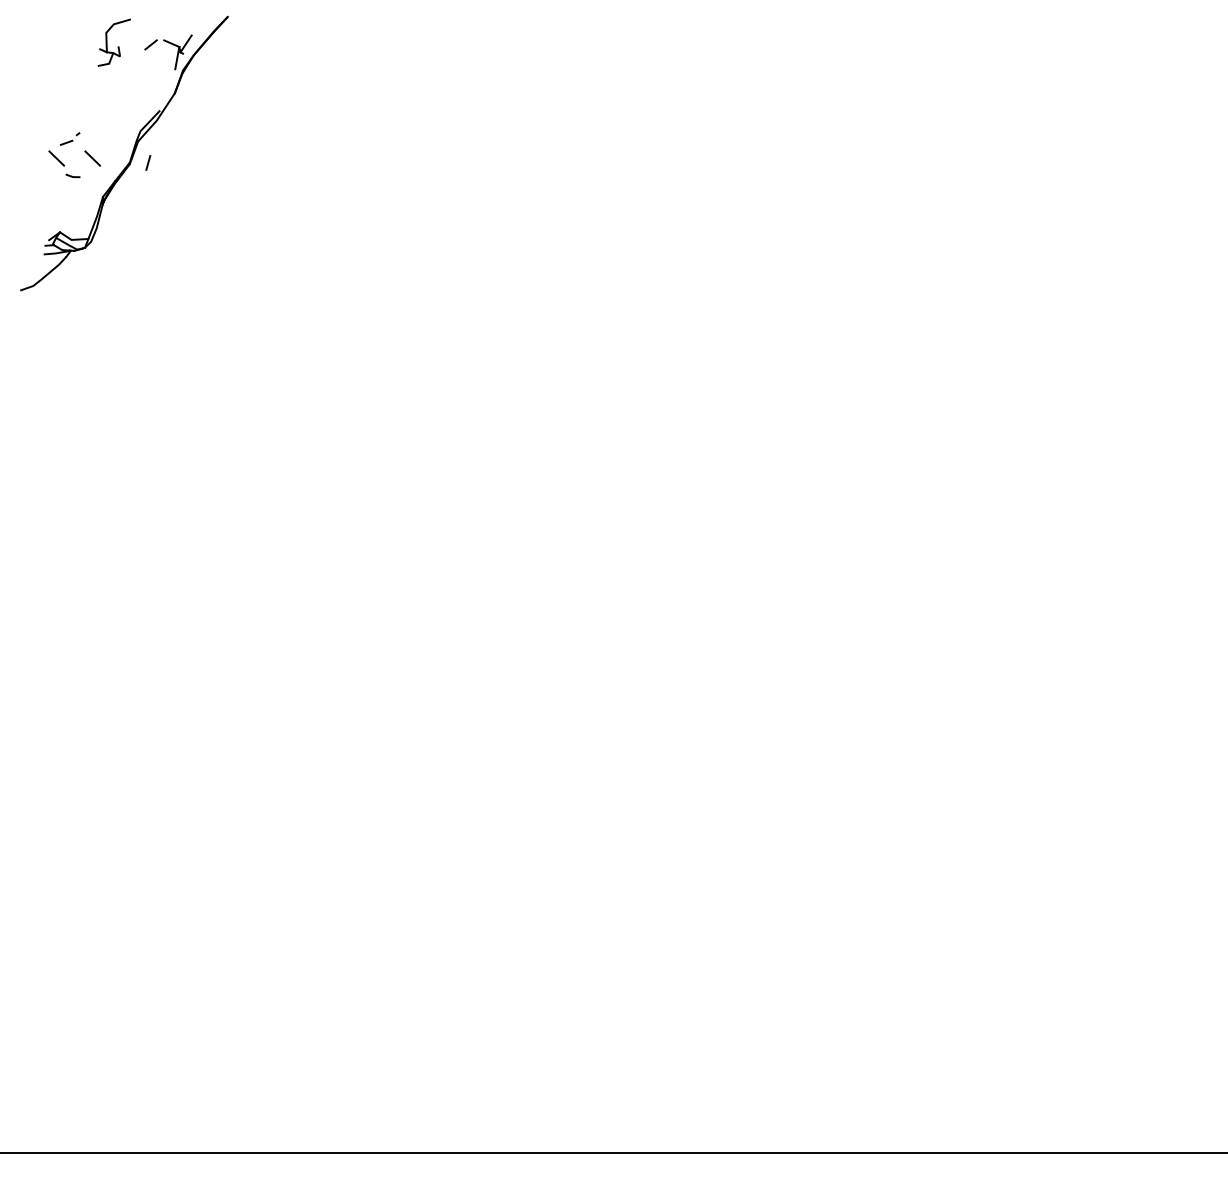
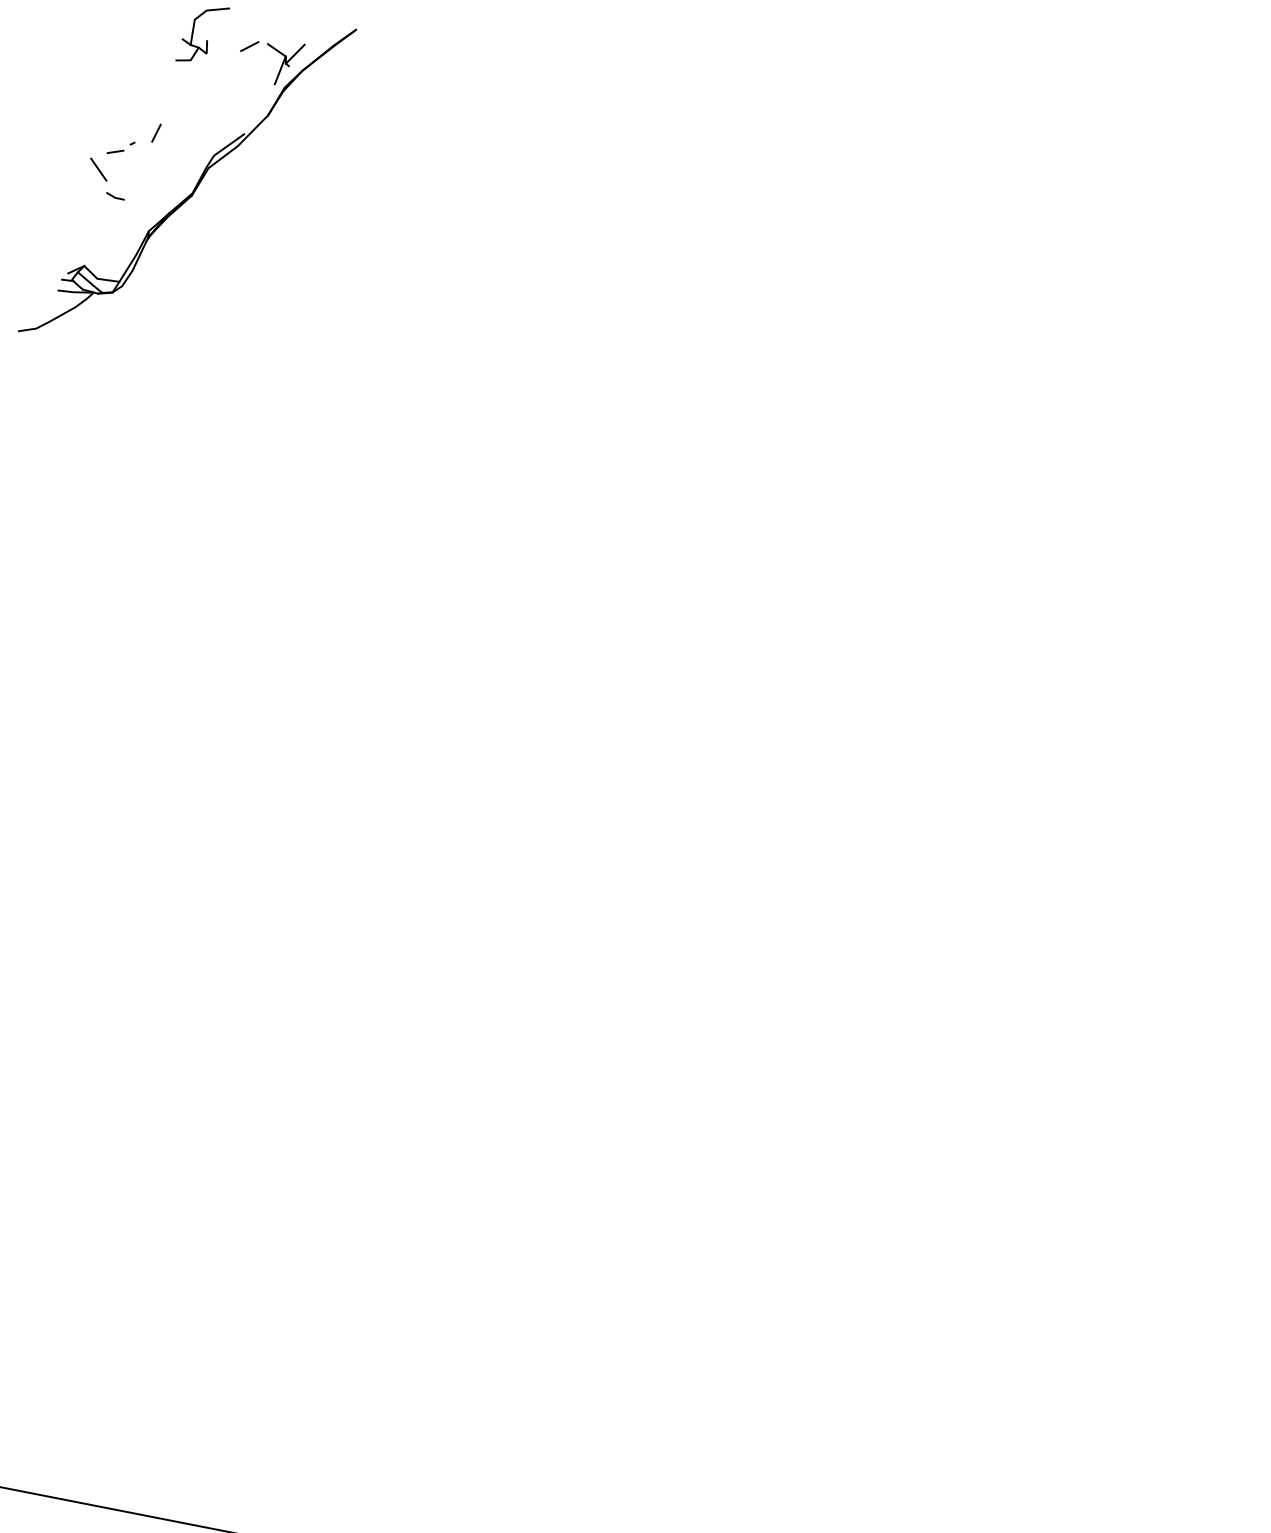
line: (92, 158) -> (145, 178), removed
line: (148, 162) -> (156, 132), moved

